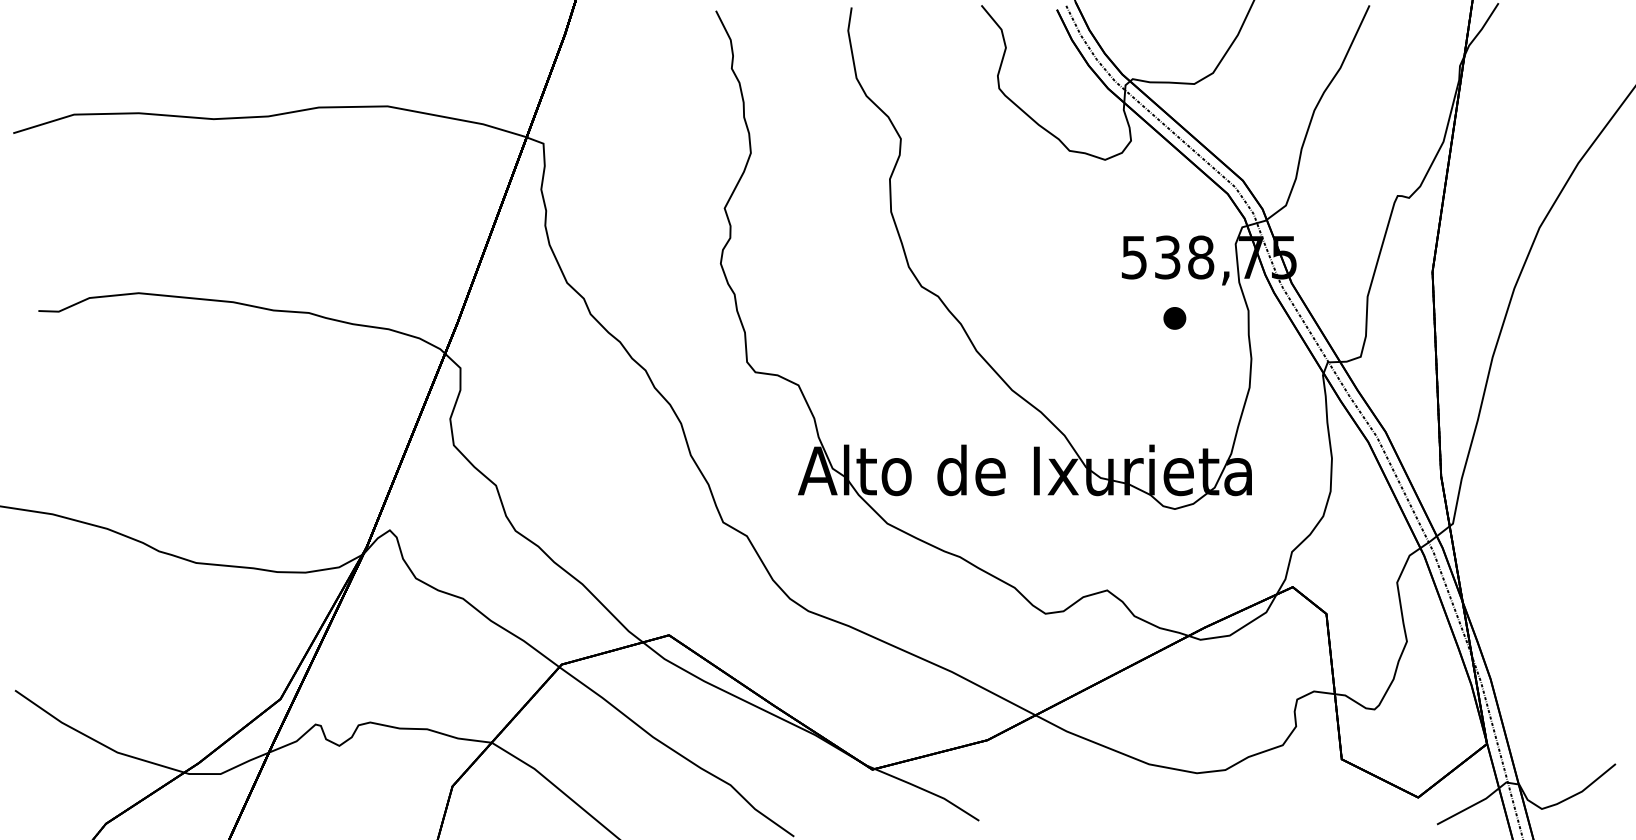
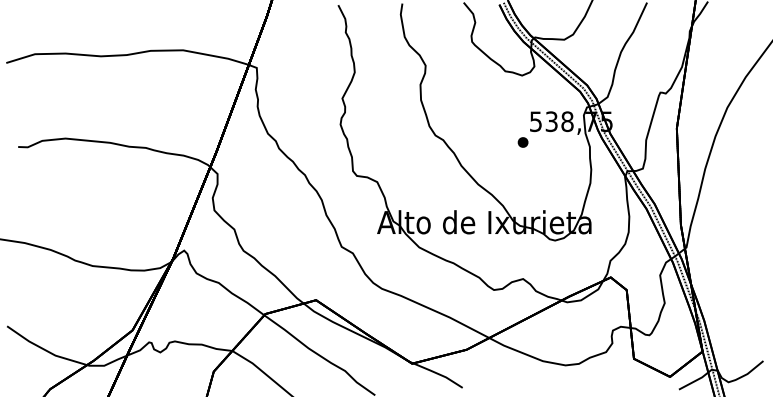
part: (1173, 318) -> (522, 142), moved

